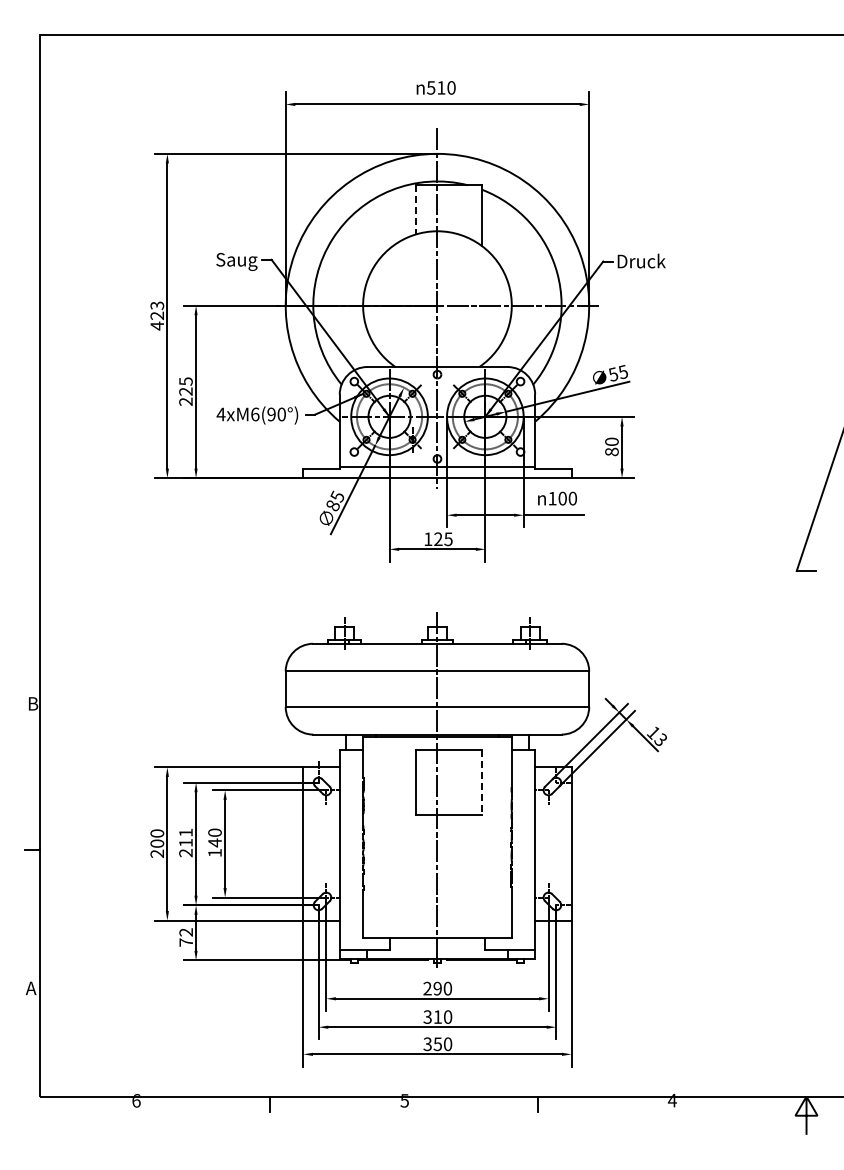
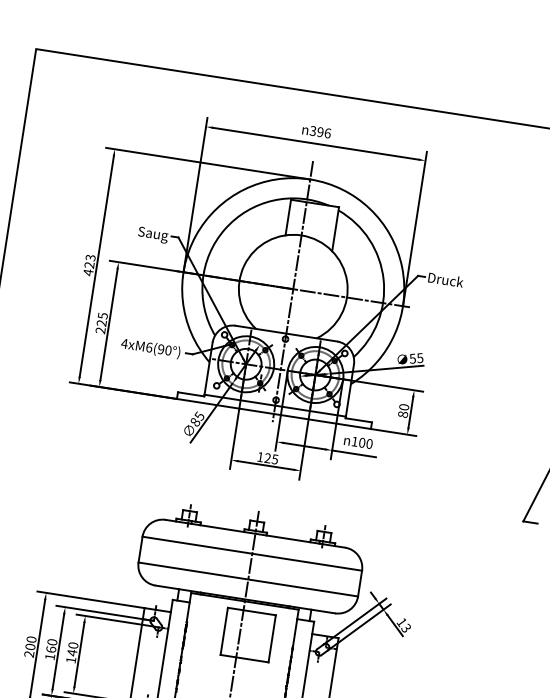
text: (441, 87) -> (320, 131), 510 -> 396
line: (415, 209) -> (288, 217), dashed -> solid
line: (482, 782) -> (272, 639), dashed -> solid
text: (185, 842) -> (50, 649), 211 -> 160

